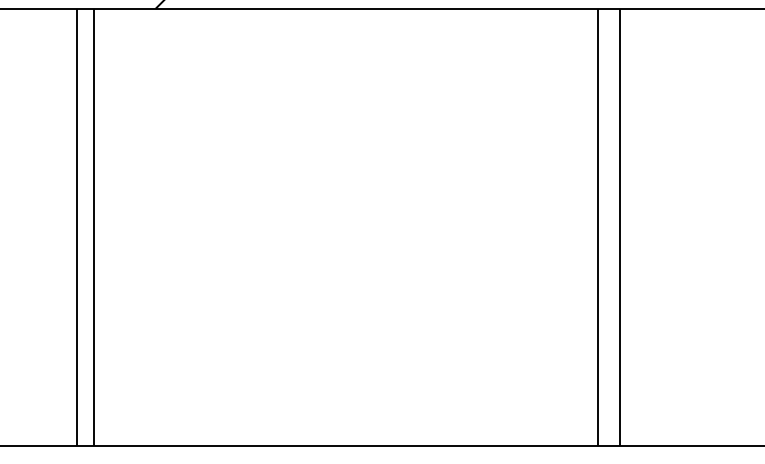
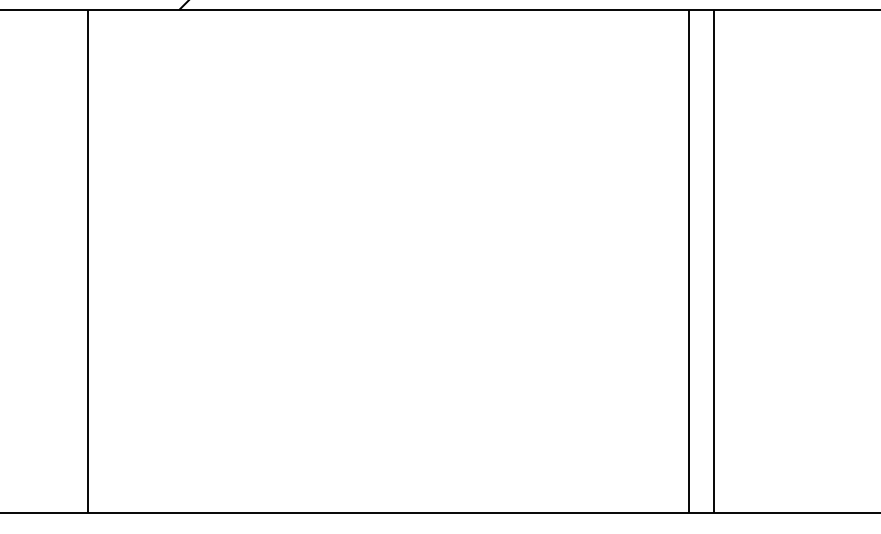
line: (93, 227) -> (107, 261), removed

